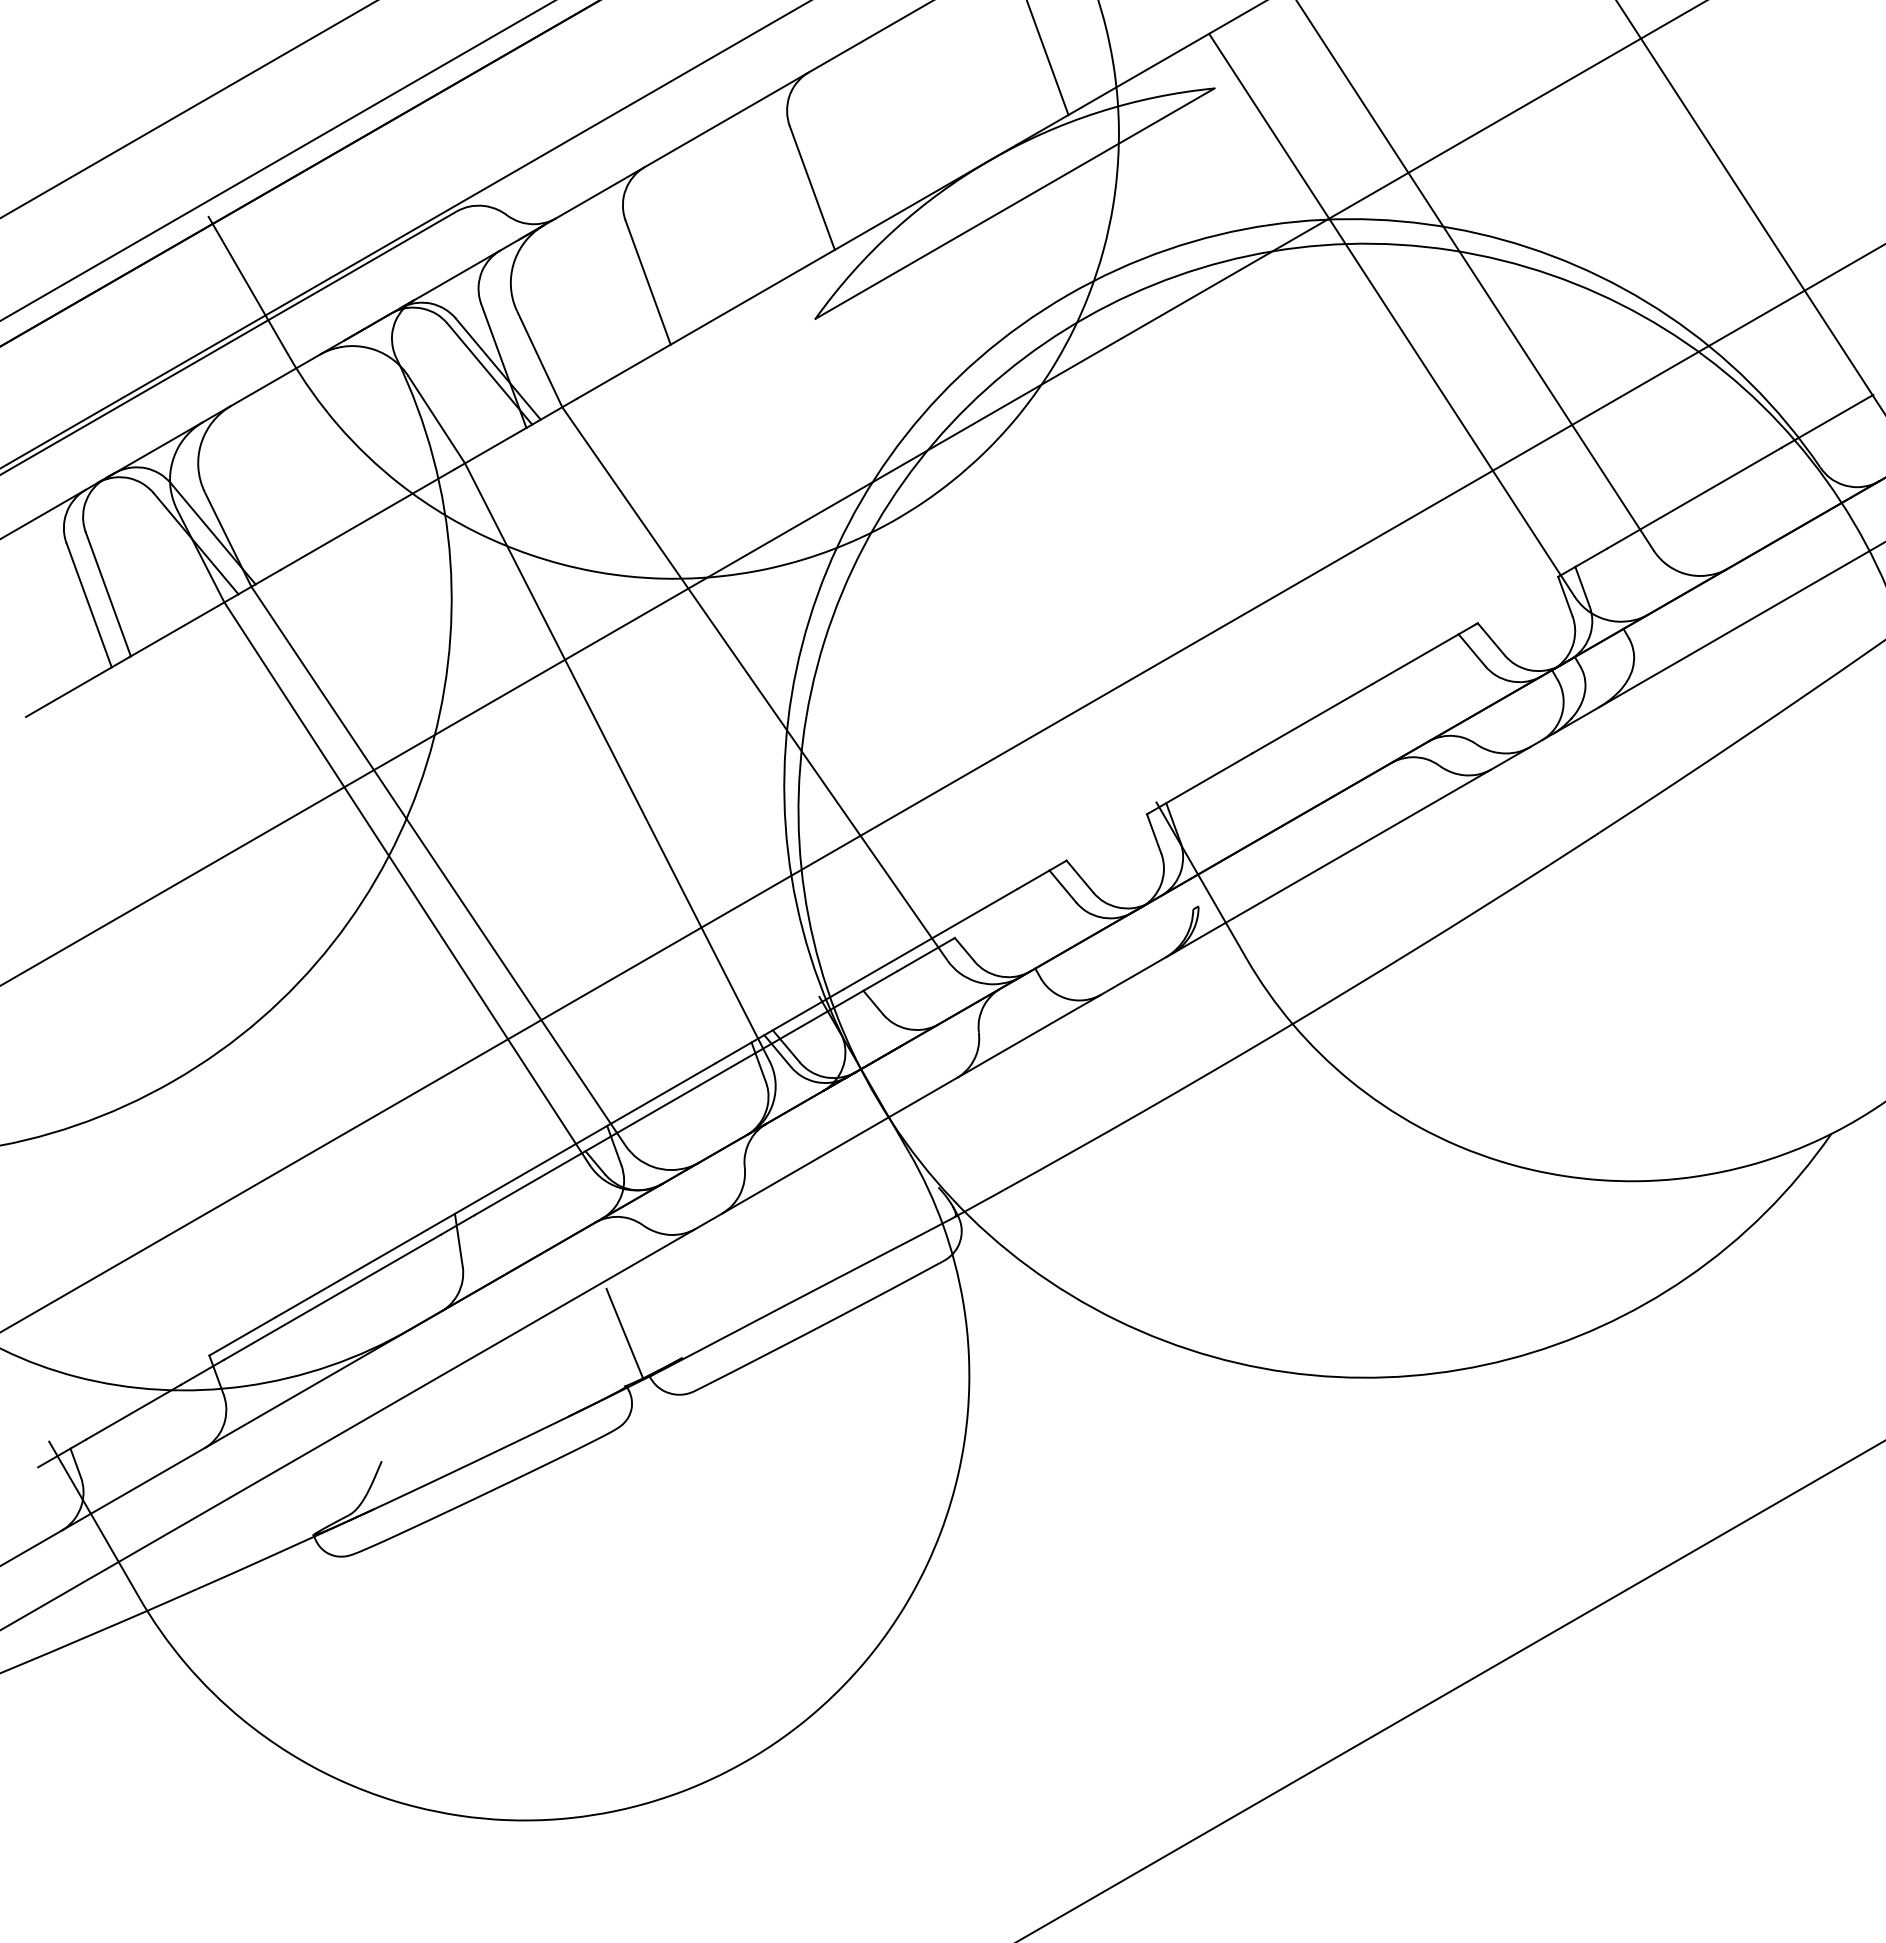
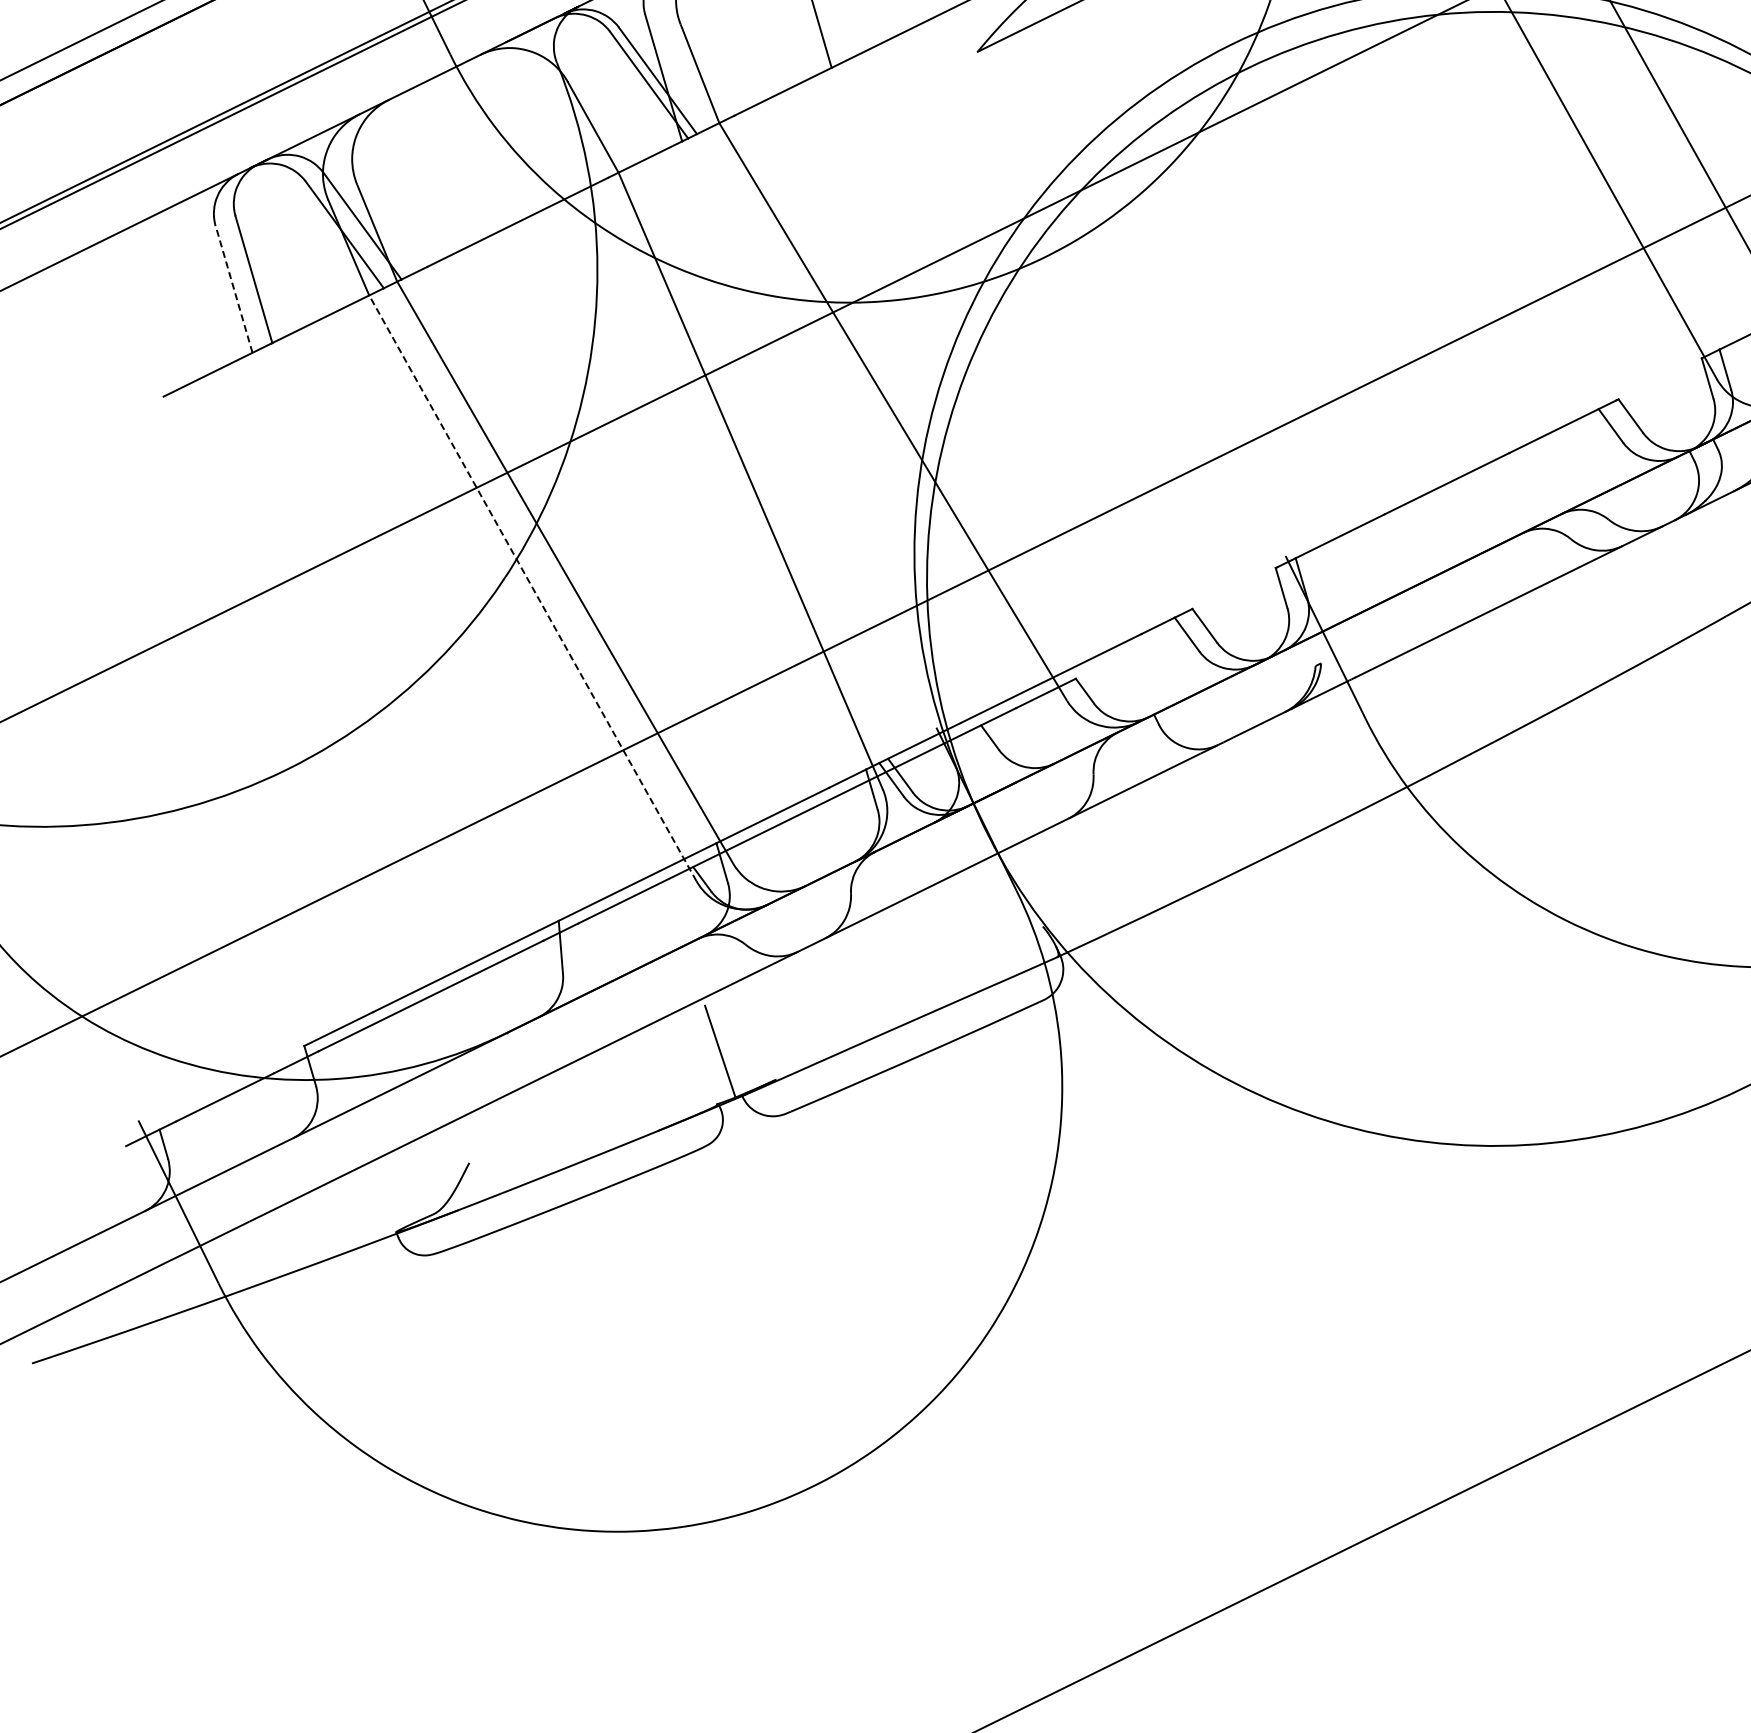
line: (89, 604) -> (234, 288), solid -> dashed
line: (406, 883) -> (532, 588), solid -> dashed

